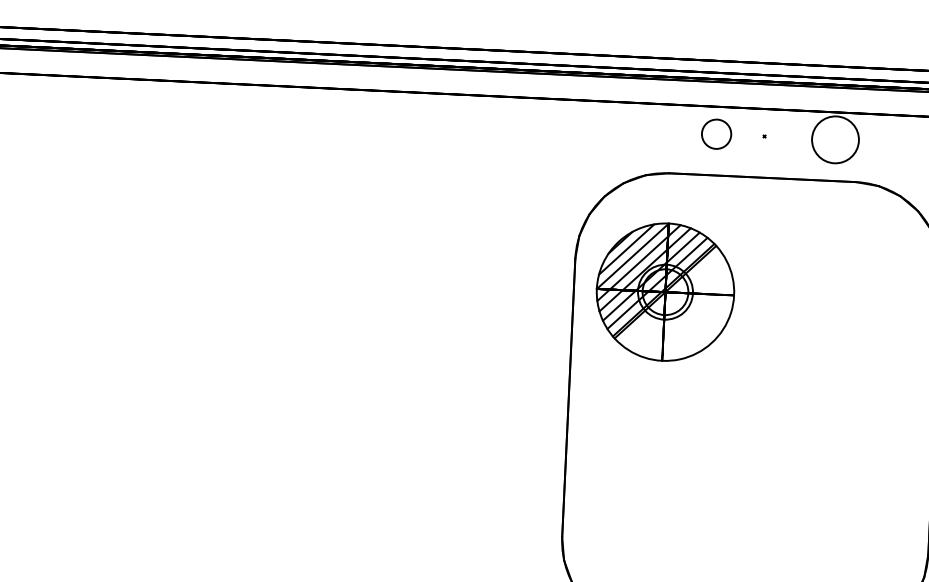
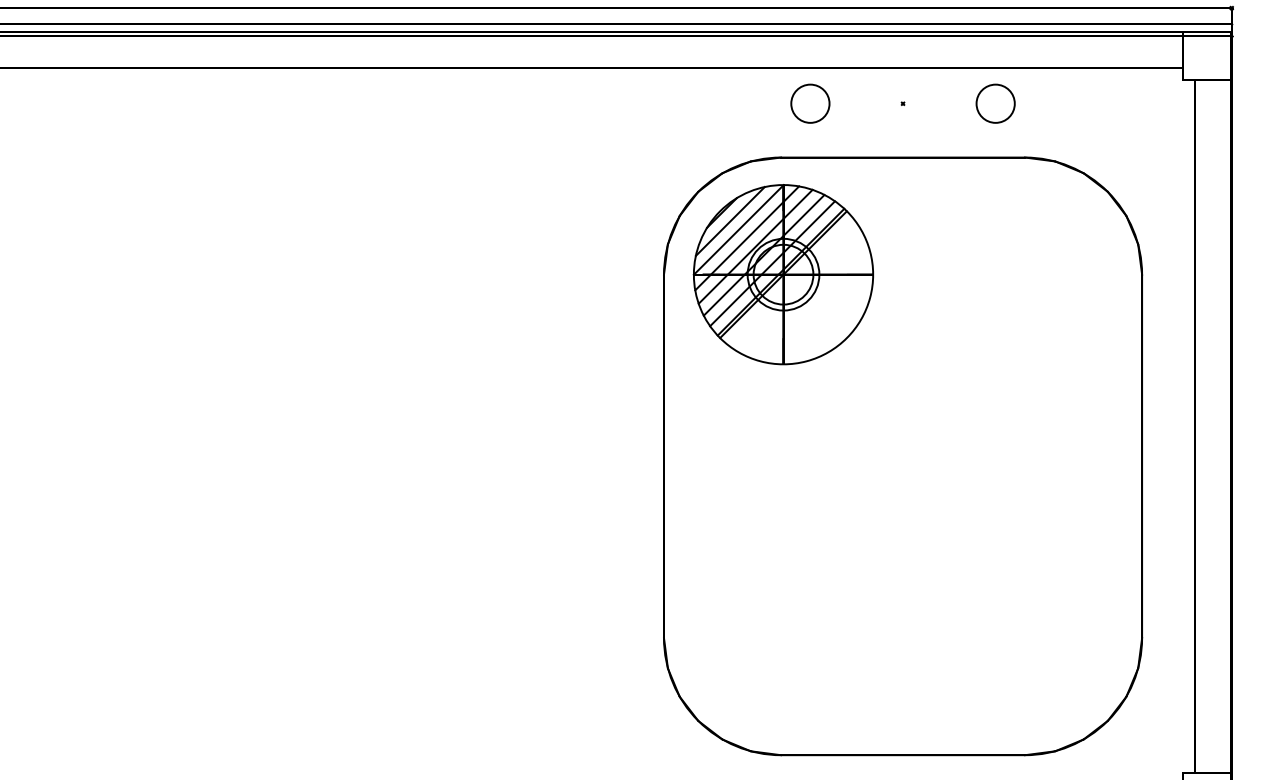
circle: (716, 134) -> (810, 103), moved
circle: (835, 139) -> (995, 103), size x0.62
part: (664, 292) -> (782, 274), moved

